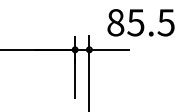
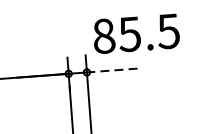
text: (140, 22) -> (135, 33), moved
line: (109, 49) -> (112, 70), solid -> dashed

